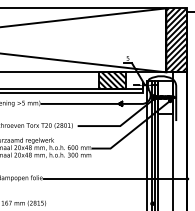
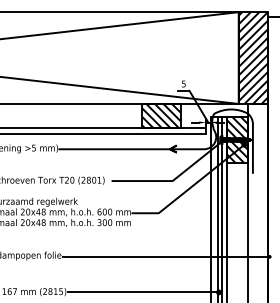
hatch: (165, 97) -> (237, 140), added
line: (99, 203) -> (142, 292), added

